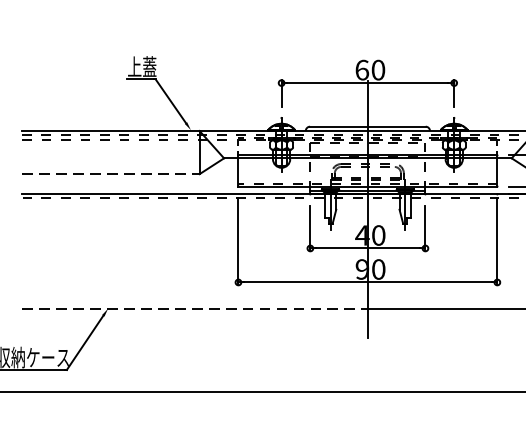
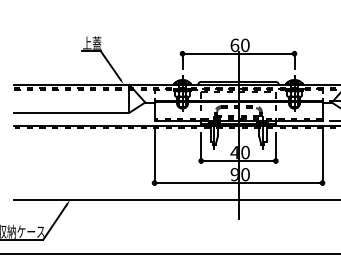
line: (110, 173) -> (71, 112), dashed -> solid
line: (195, 309) -> (126, 200), dashed -> solid

